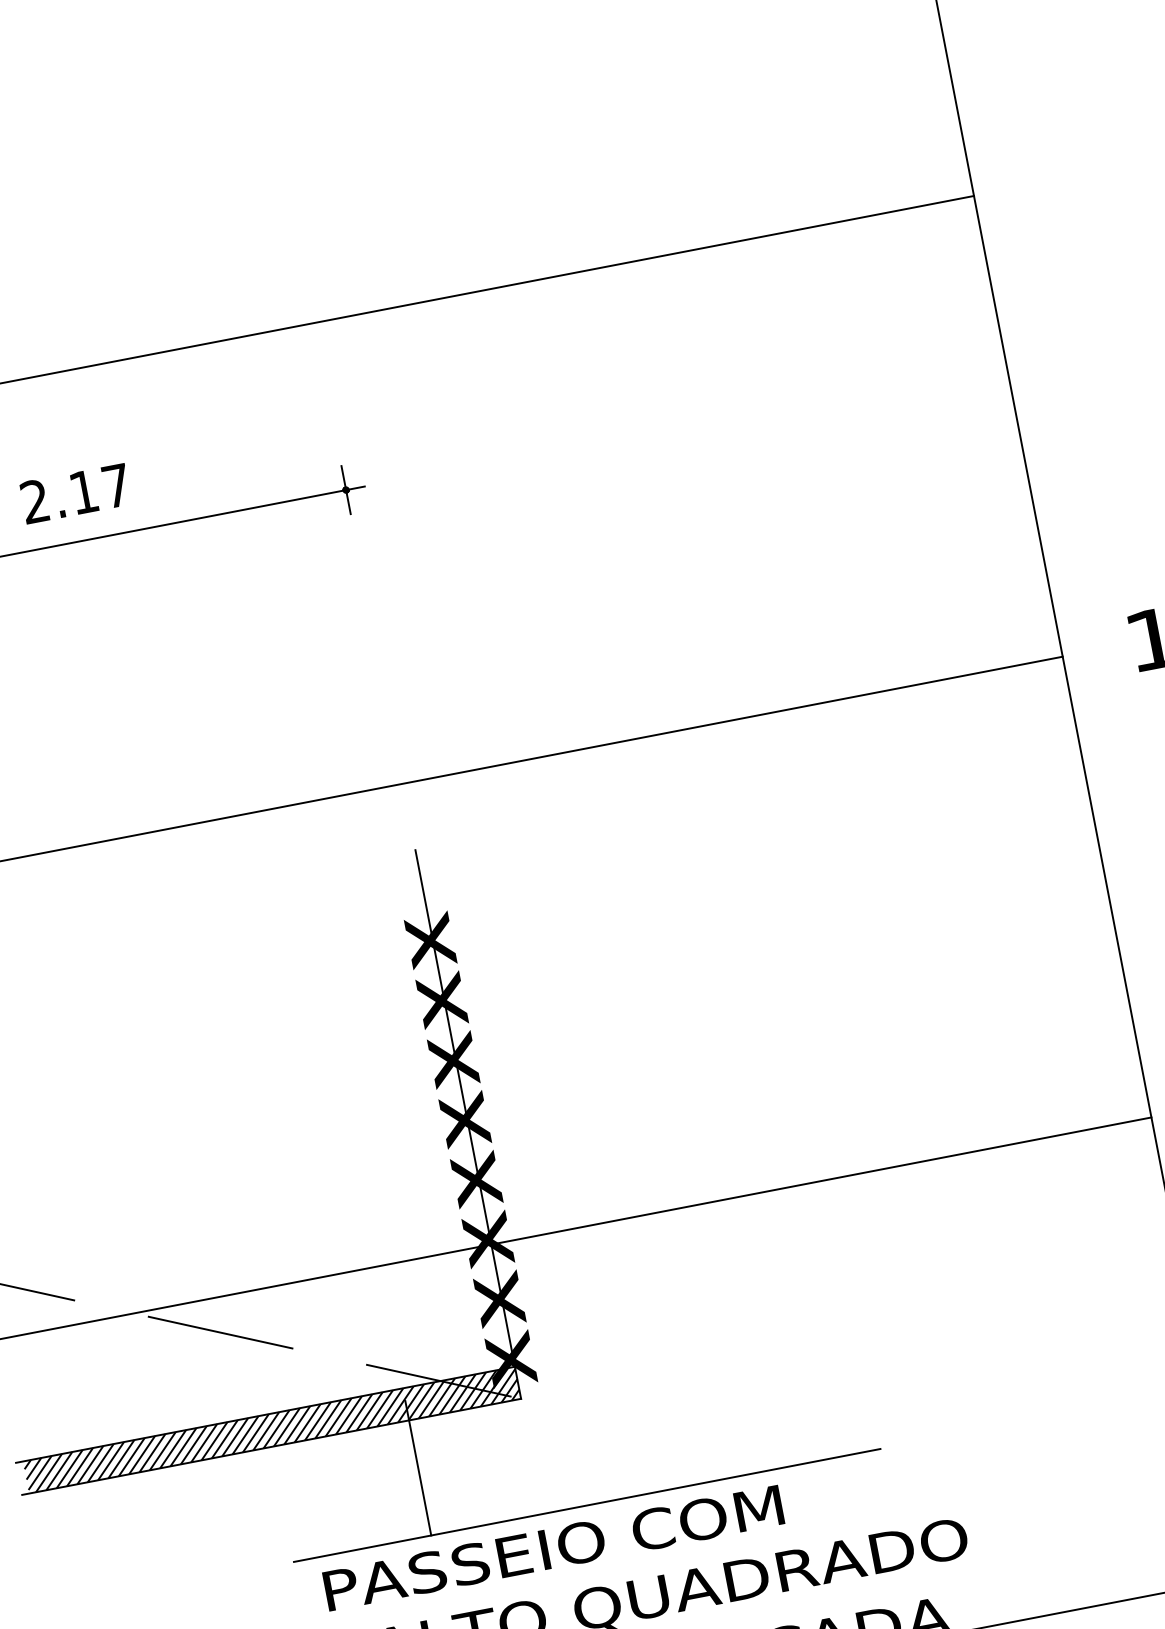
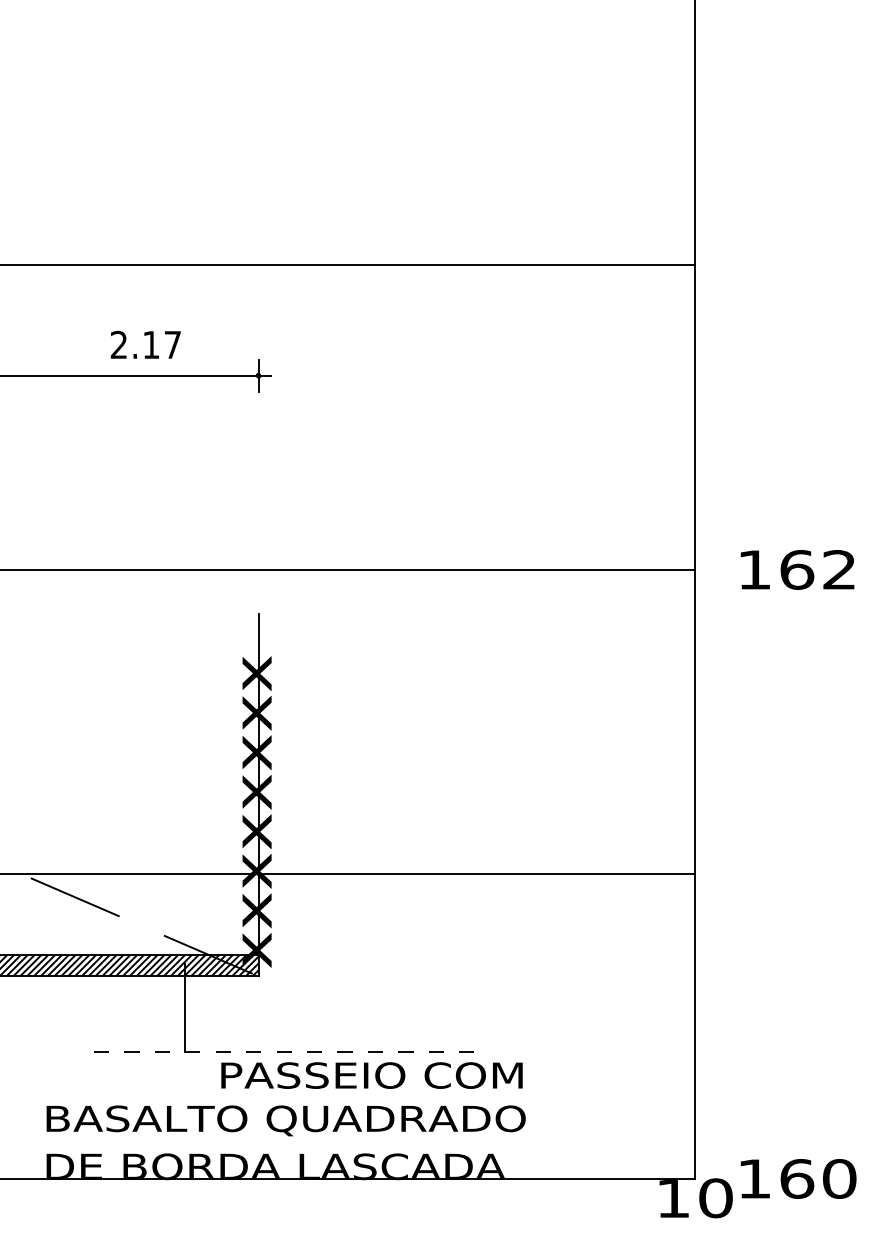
text: (75, 493) -> (145, 344), moved
line: (586, 1505) -> (287, 1052), solid -> dashed
text: (552, 1548) -> (371, 1075), moved

